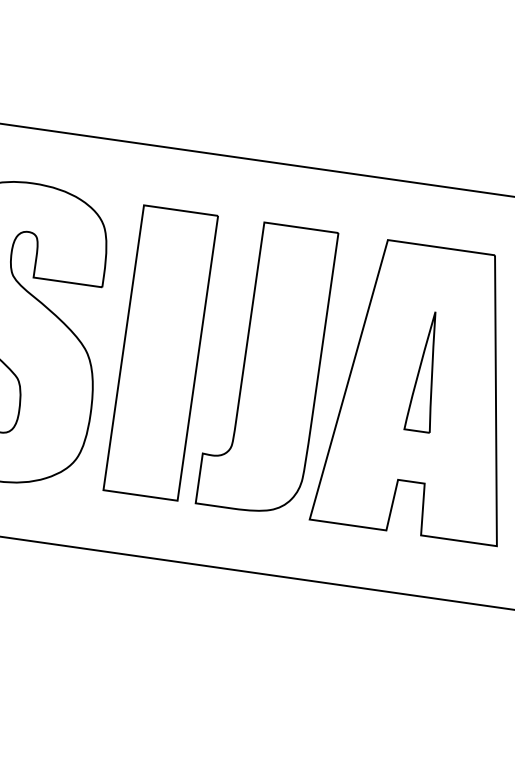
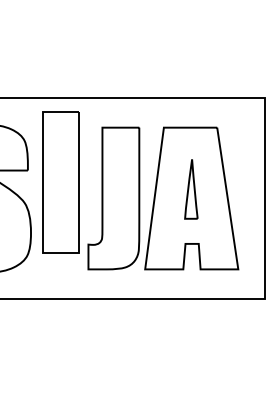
part: (159, 352) -> (60, 182), moved

